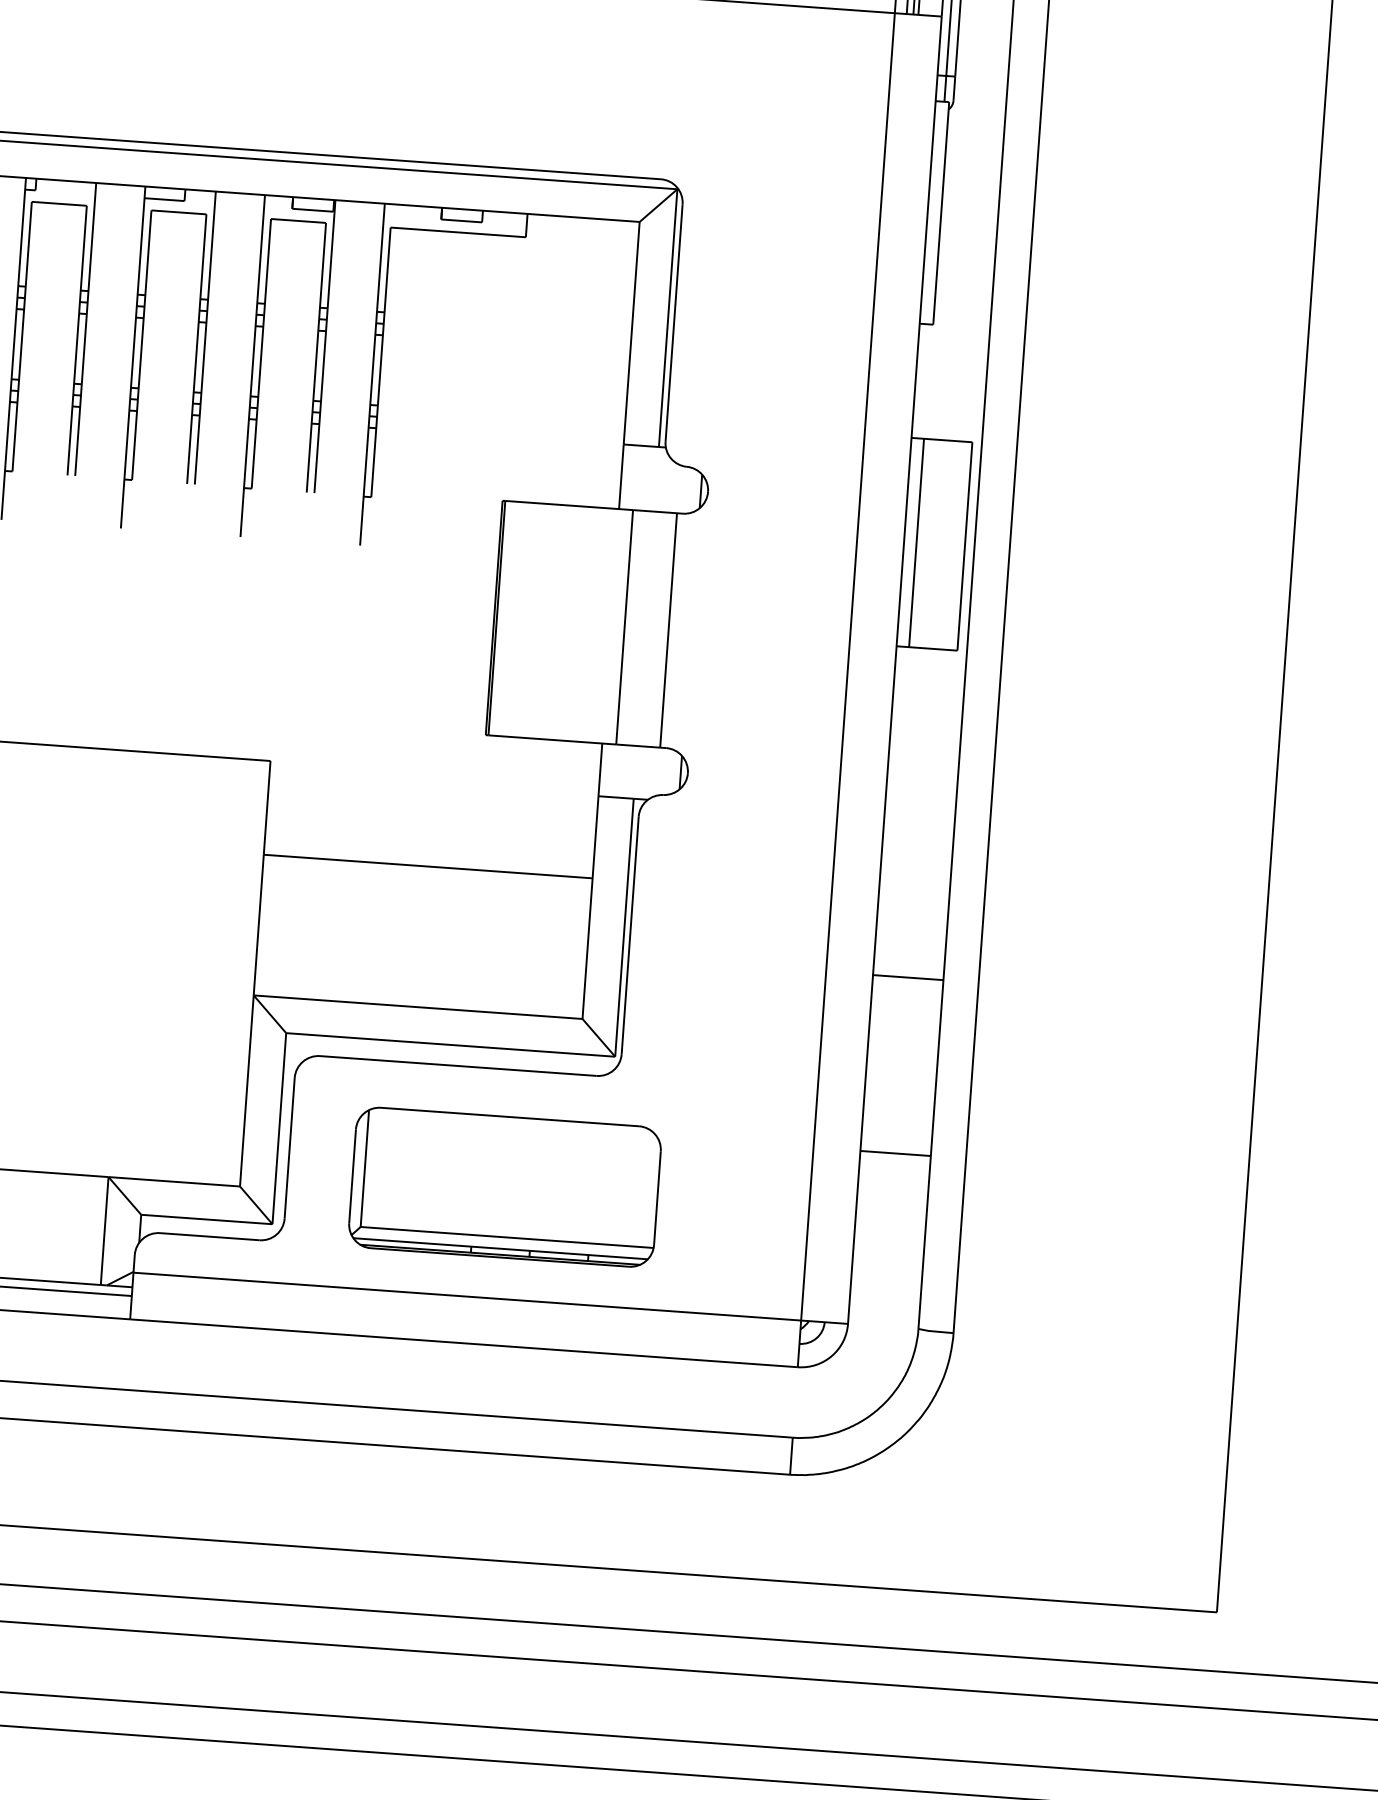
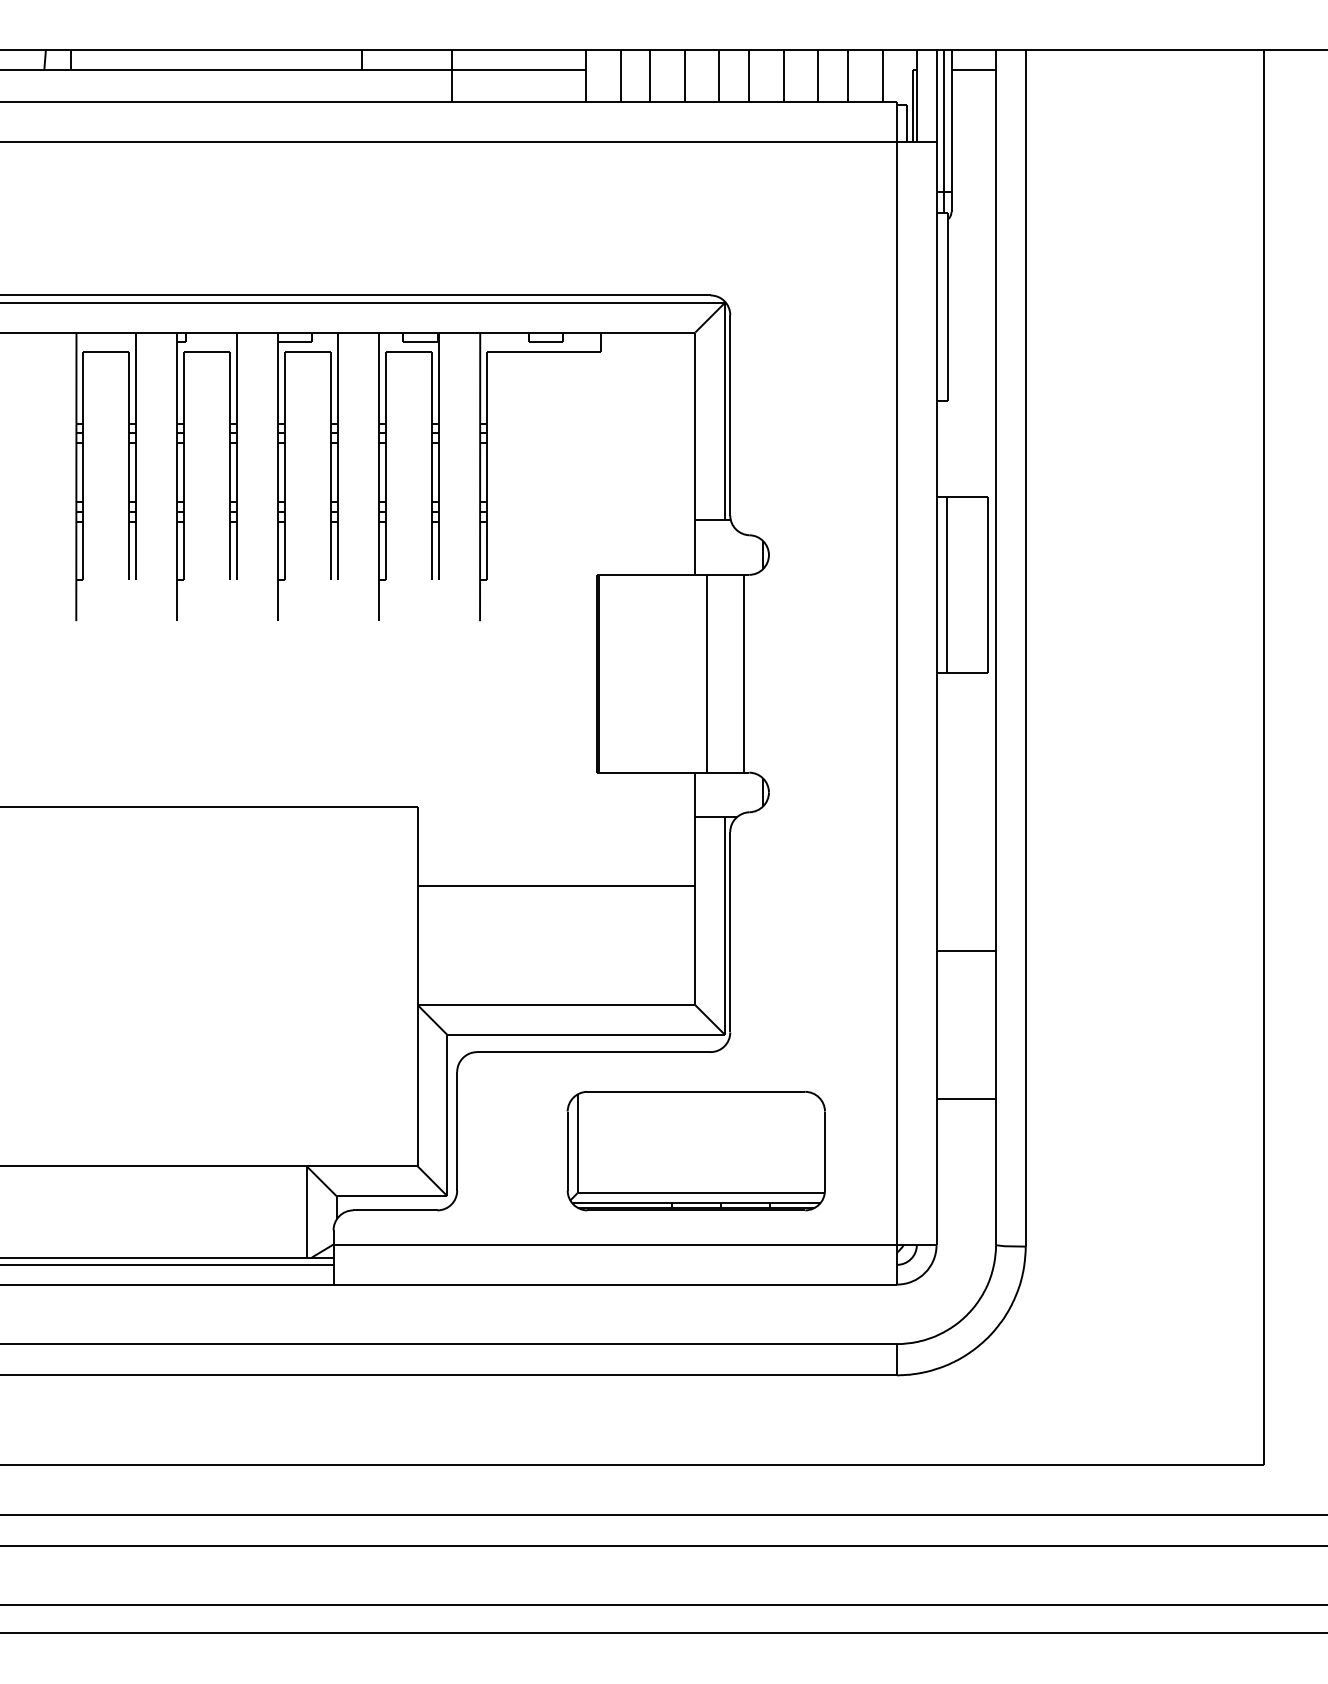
part: (503, 1187) -> (695, 1151), moved

